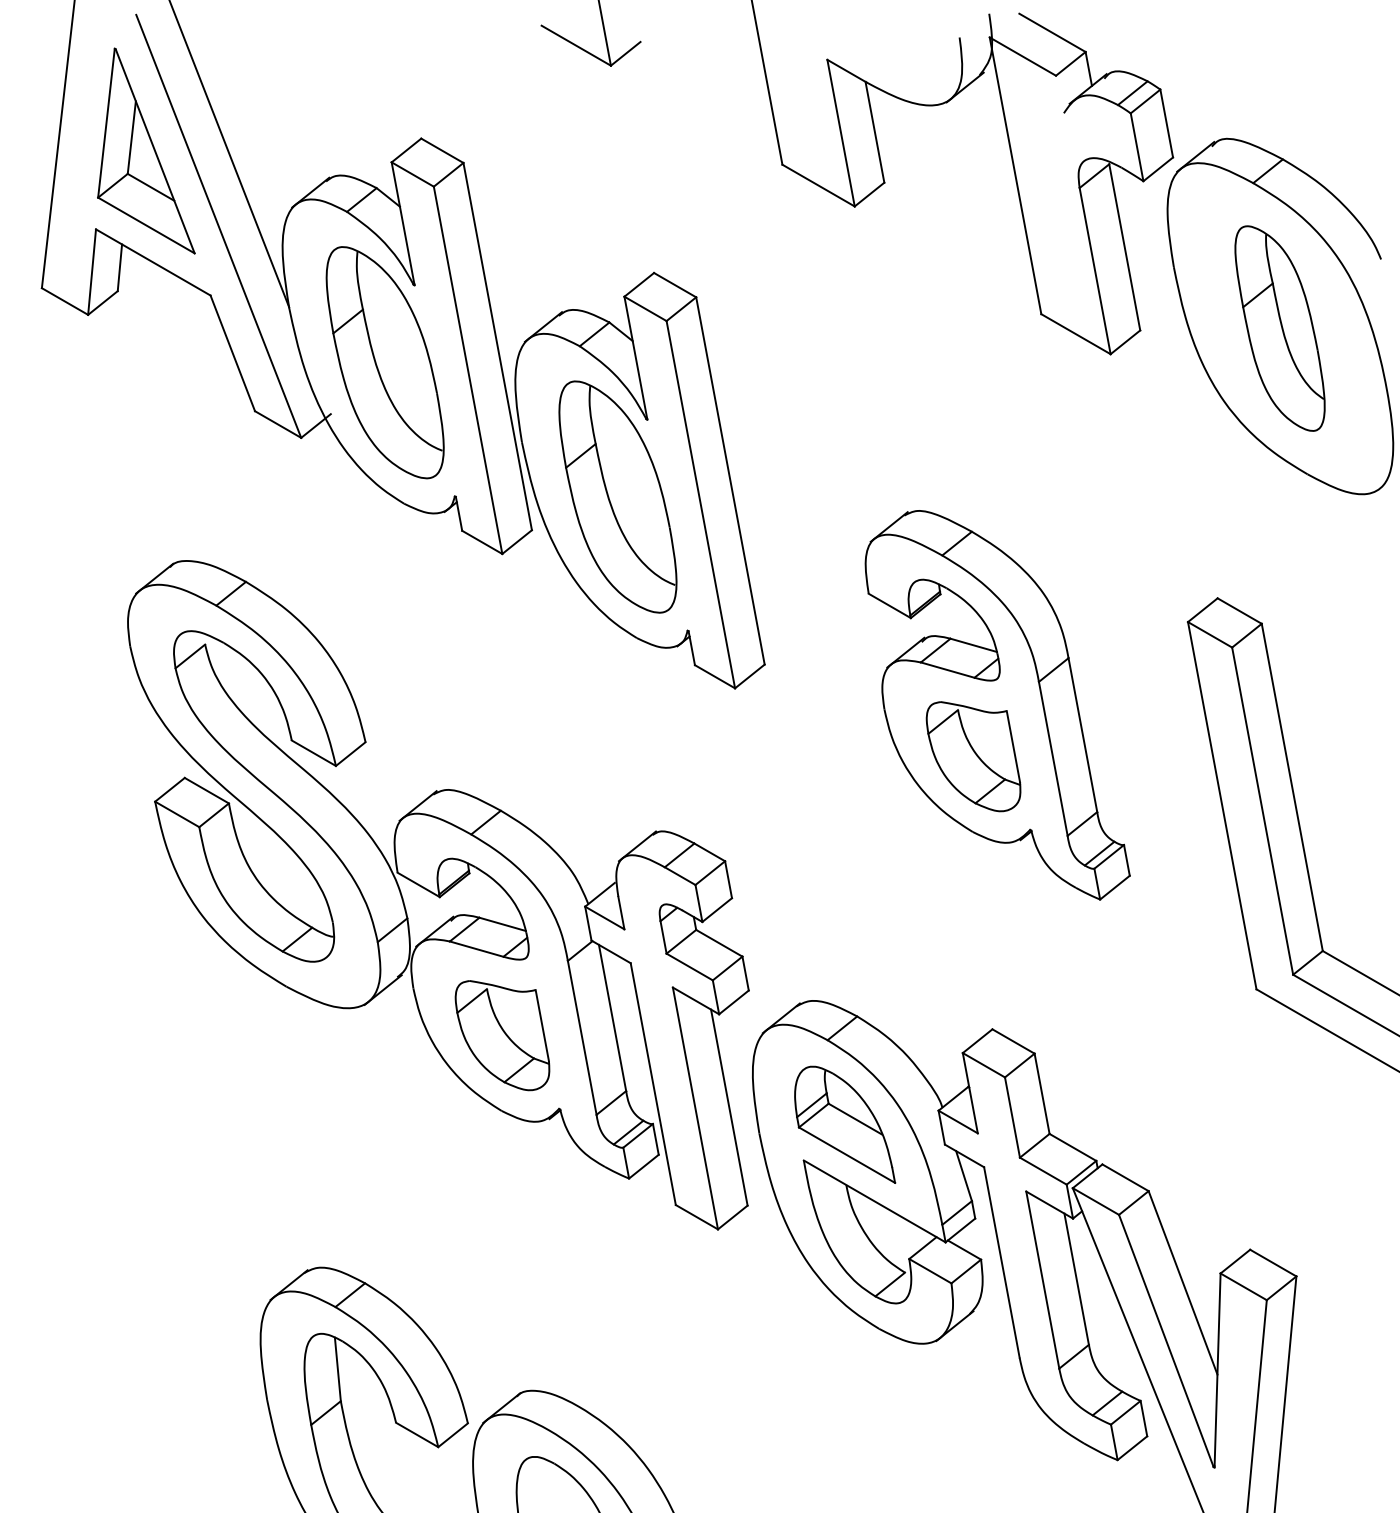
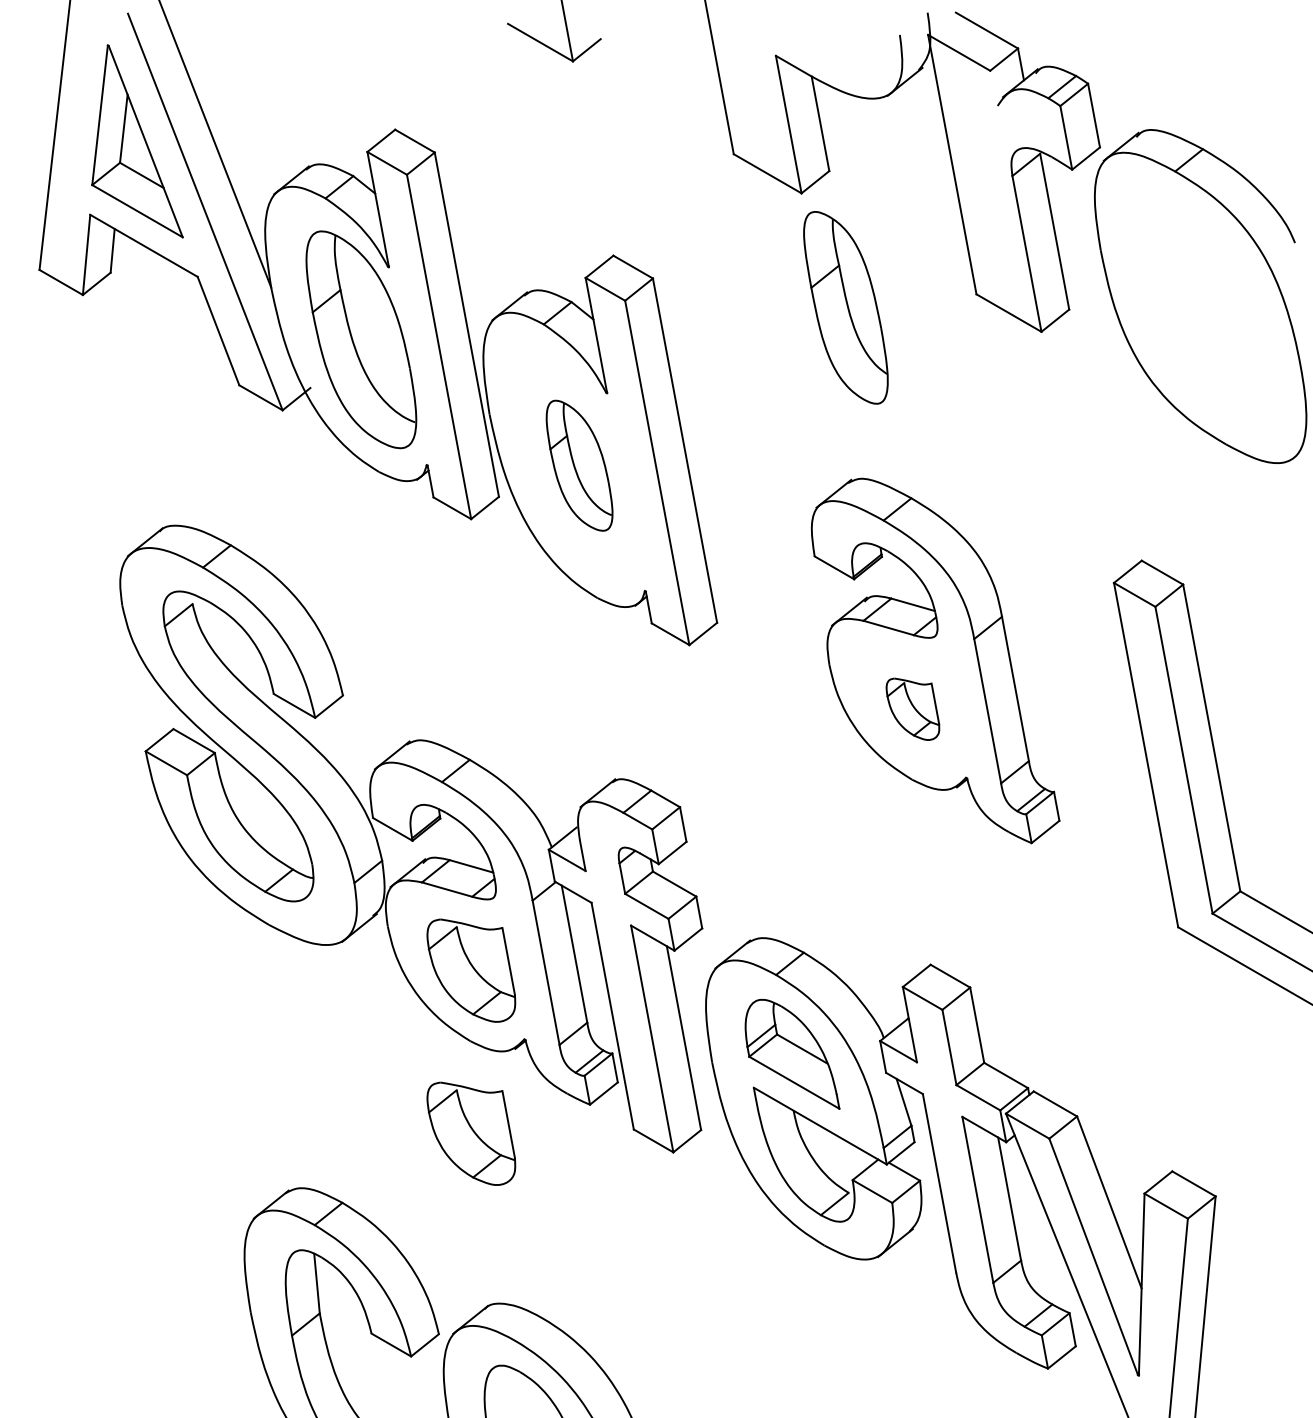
part: (1279, 328) -> (845, 307), moved
part: (617, 496) -> (579, 465), size x0.6
part: (973, 756) -> (912, 709), size x0.6
part: (502, 1209) -> (471, 1133), added

